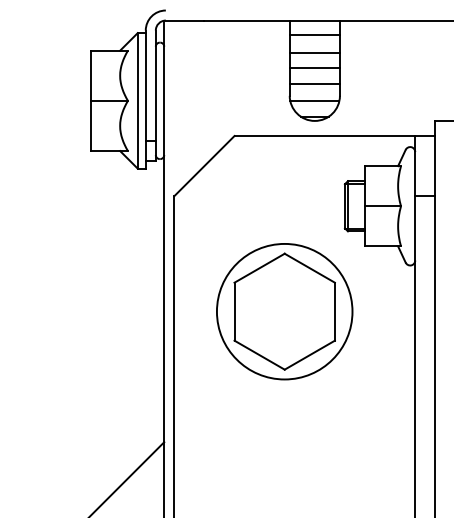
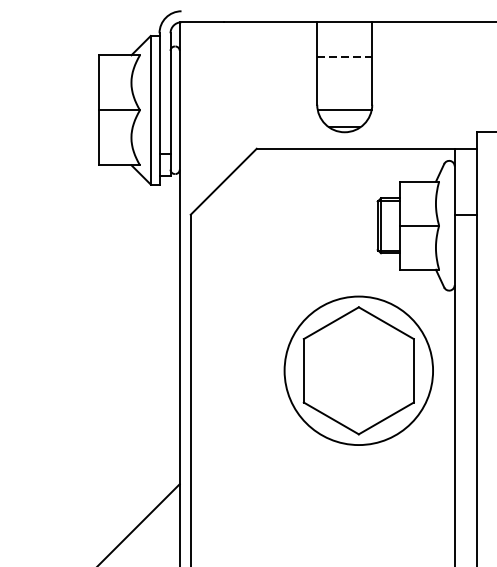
line: (314, 35) -> (344, 38), removed
line: (315, 52) -> (345, 57), solid -> dashed
line: (314, 68) -> (344, 74), removed
line: (314, 83) -> (344, 91), removed
part: (284, 311) -> (358, 370), moved

